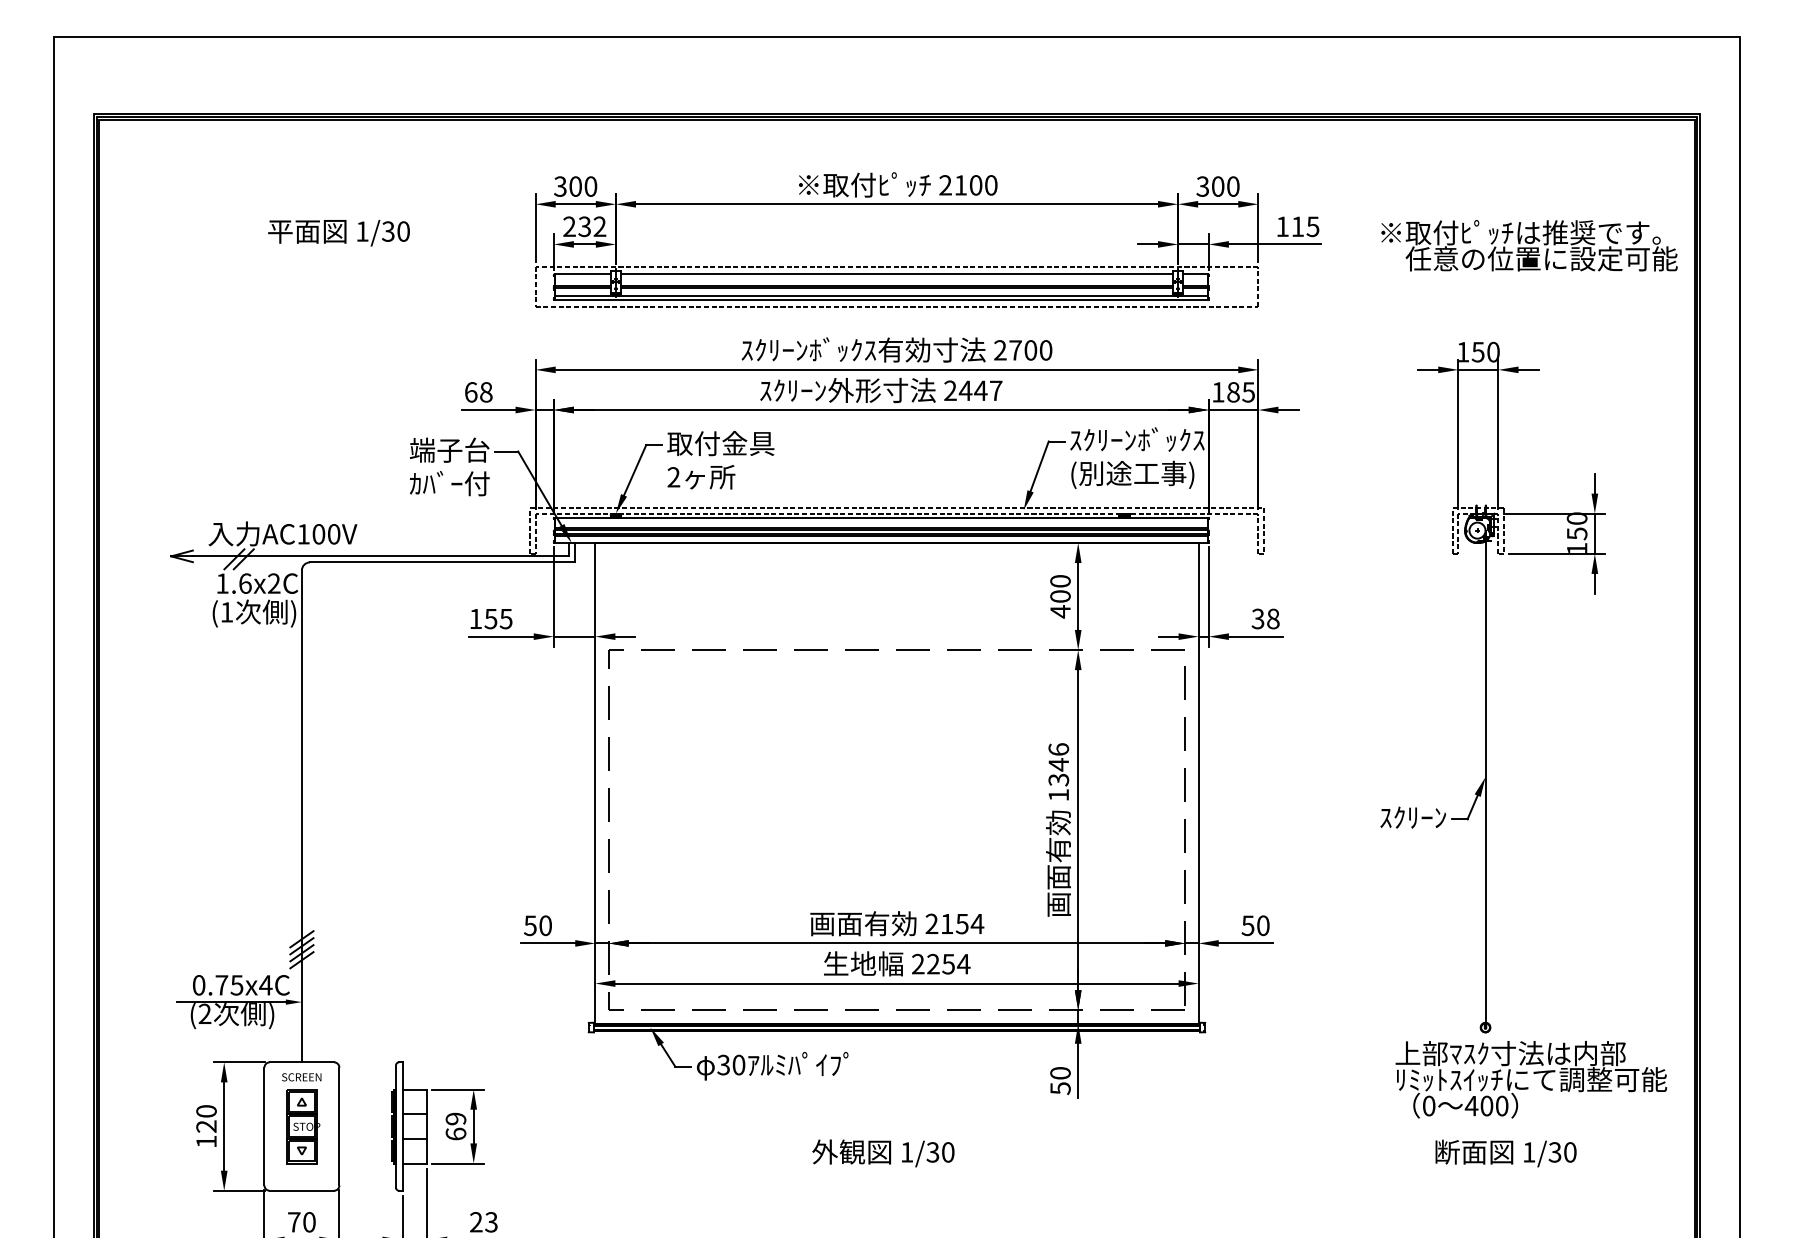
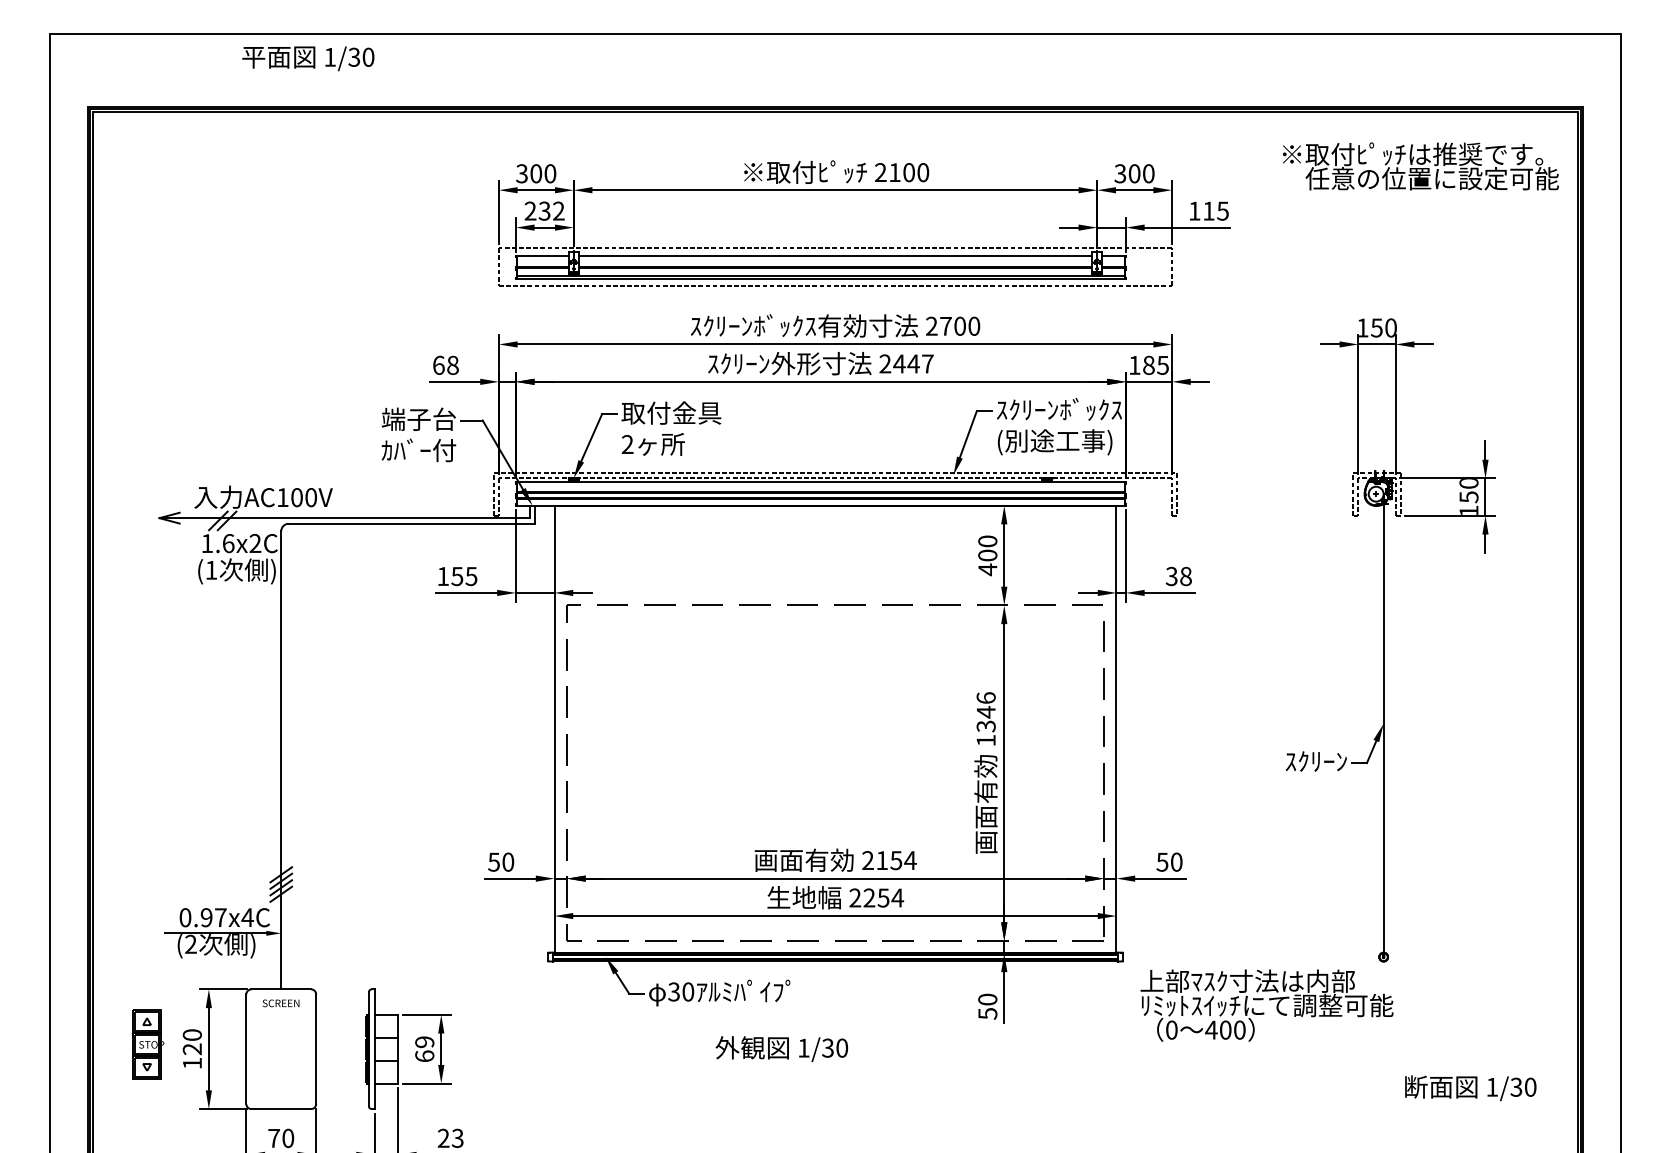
text: (338, 233) -> (307, 59), moved
text: (1529, 245) -> (1420, 166), moved
text: (229, 985) -> (213, 917), 0.75x4C -> 0.97x4C
text: (1531, 1079) -> (1267, 1005), moved
part: (303, 1126) -> (148, 1044), moved
text: (883, 1153) -> (781, 1049), moved
text: (1505, 1153) -> (1470, 1088), moved

